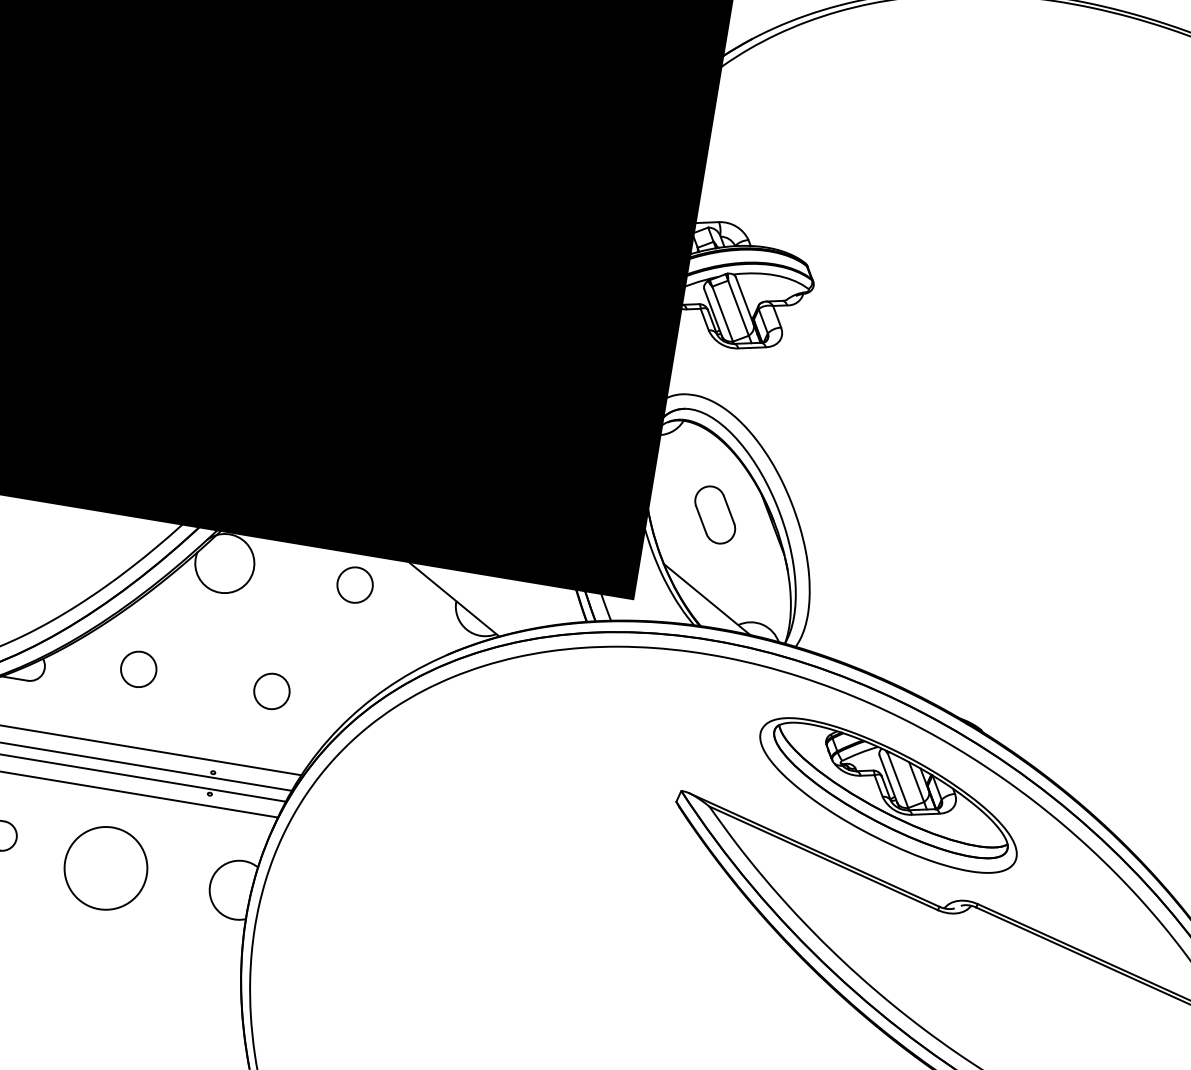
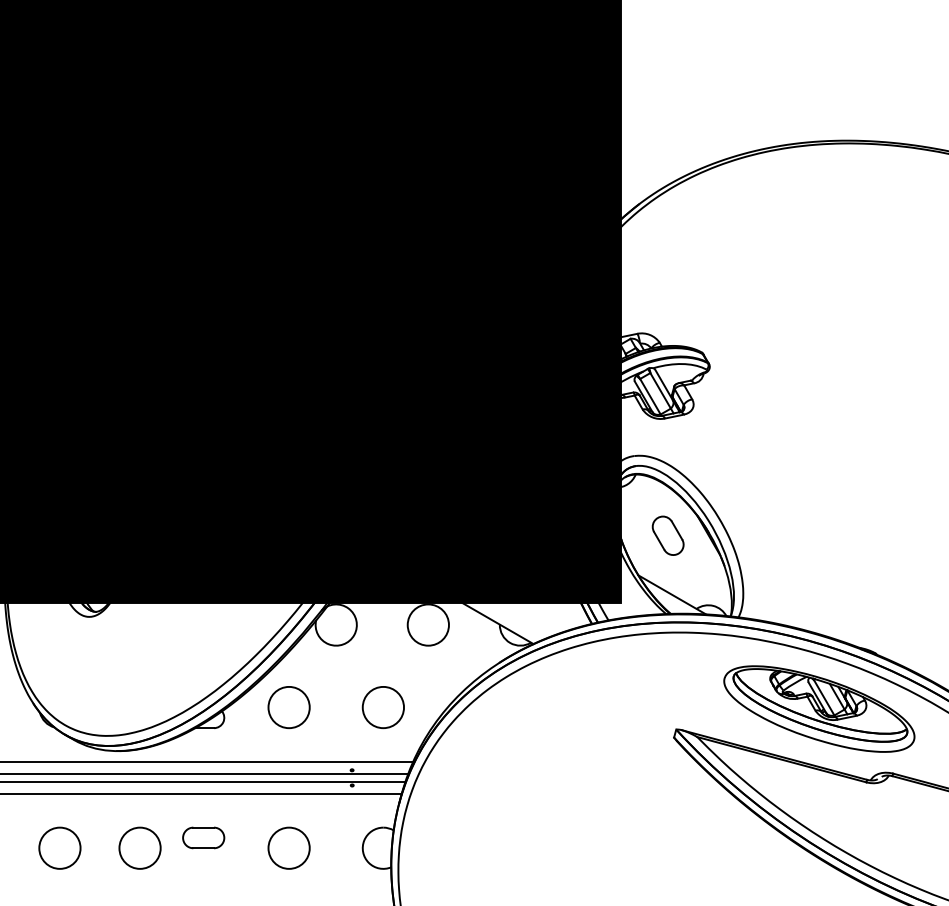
circle: (354, 584) -> (427, 624), size x1.67
circle: (137, 668) -> (288, 707), size x1.67
circle: (270, 690) -> (382, 707), size x1.67
circle: (105, 866) -> (288, 847), size x0.71

